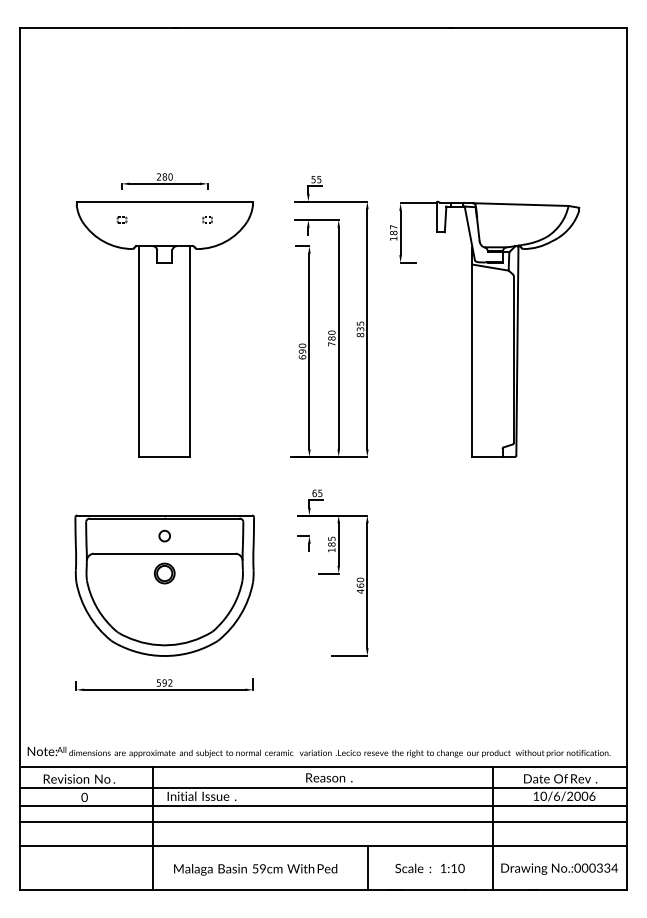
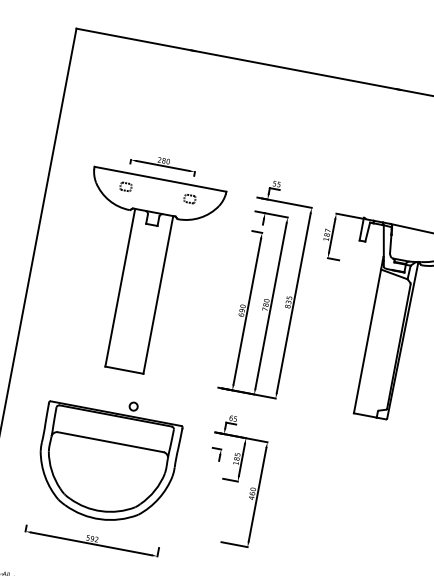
part: (121, 219) -> (125, 186), size x1.6
part: (207, 219) -> (189, 198), size x1.6
circle: (164, 535) -> (133, 406), moved
part: (164, 573) -> (107, 456), removed

